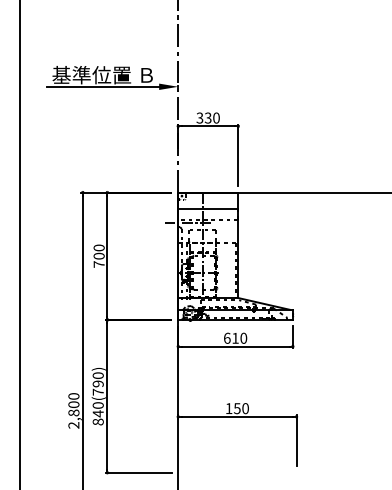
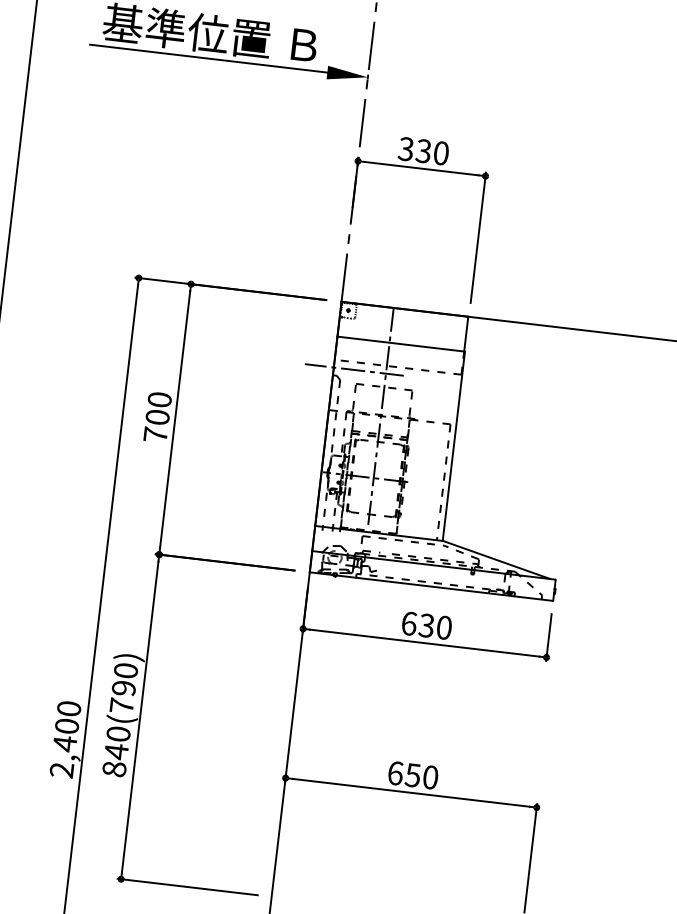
text: (235, 337) -> (426, 623), 610 -> 630
text: (228, 408) -> (394, 772), 150 -> 650
text: (73, 412) -> (64, 742), 2,800 -> 2,400

